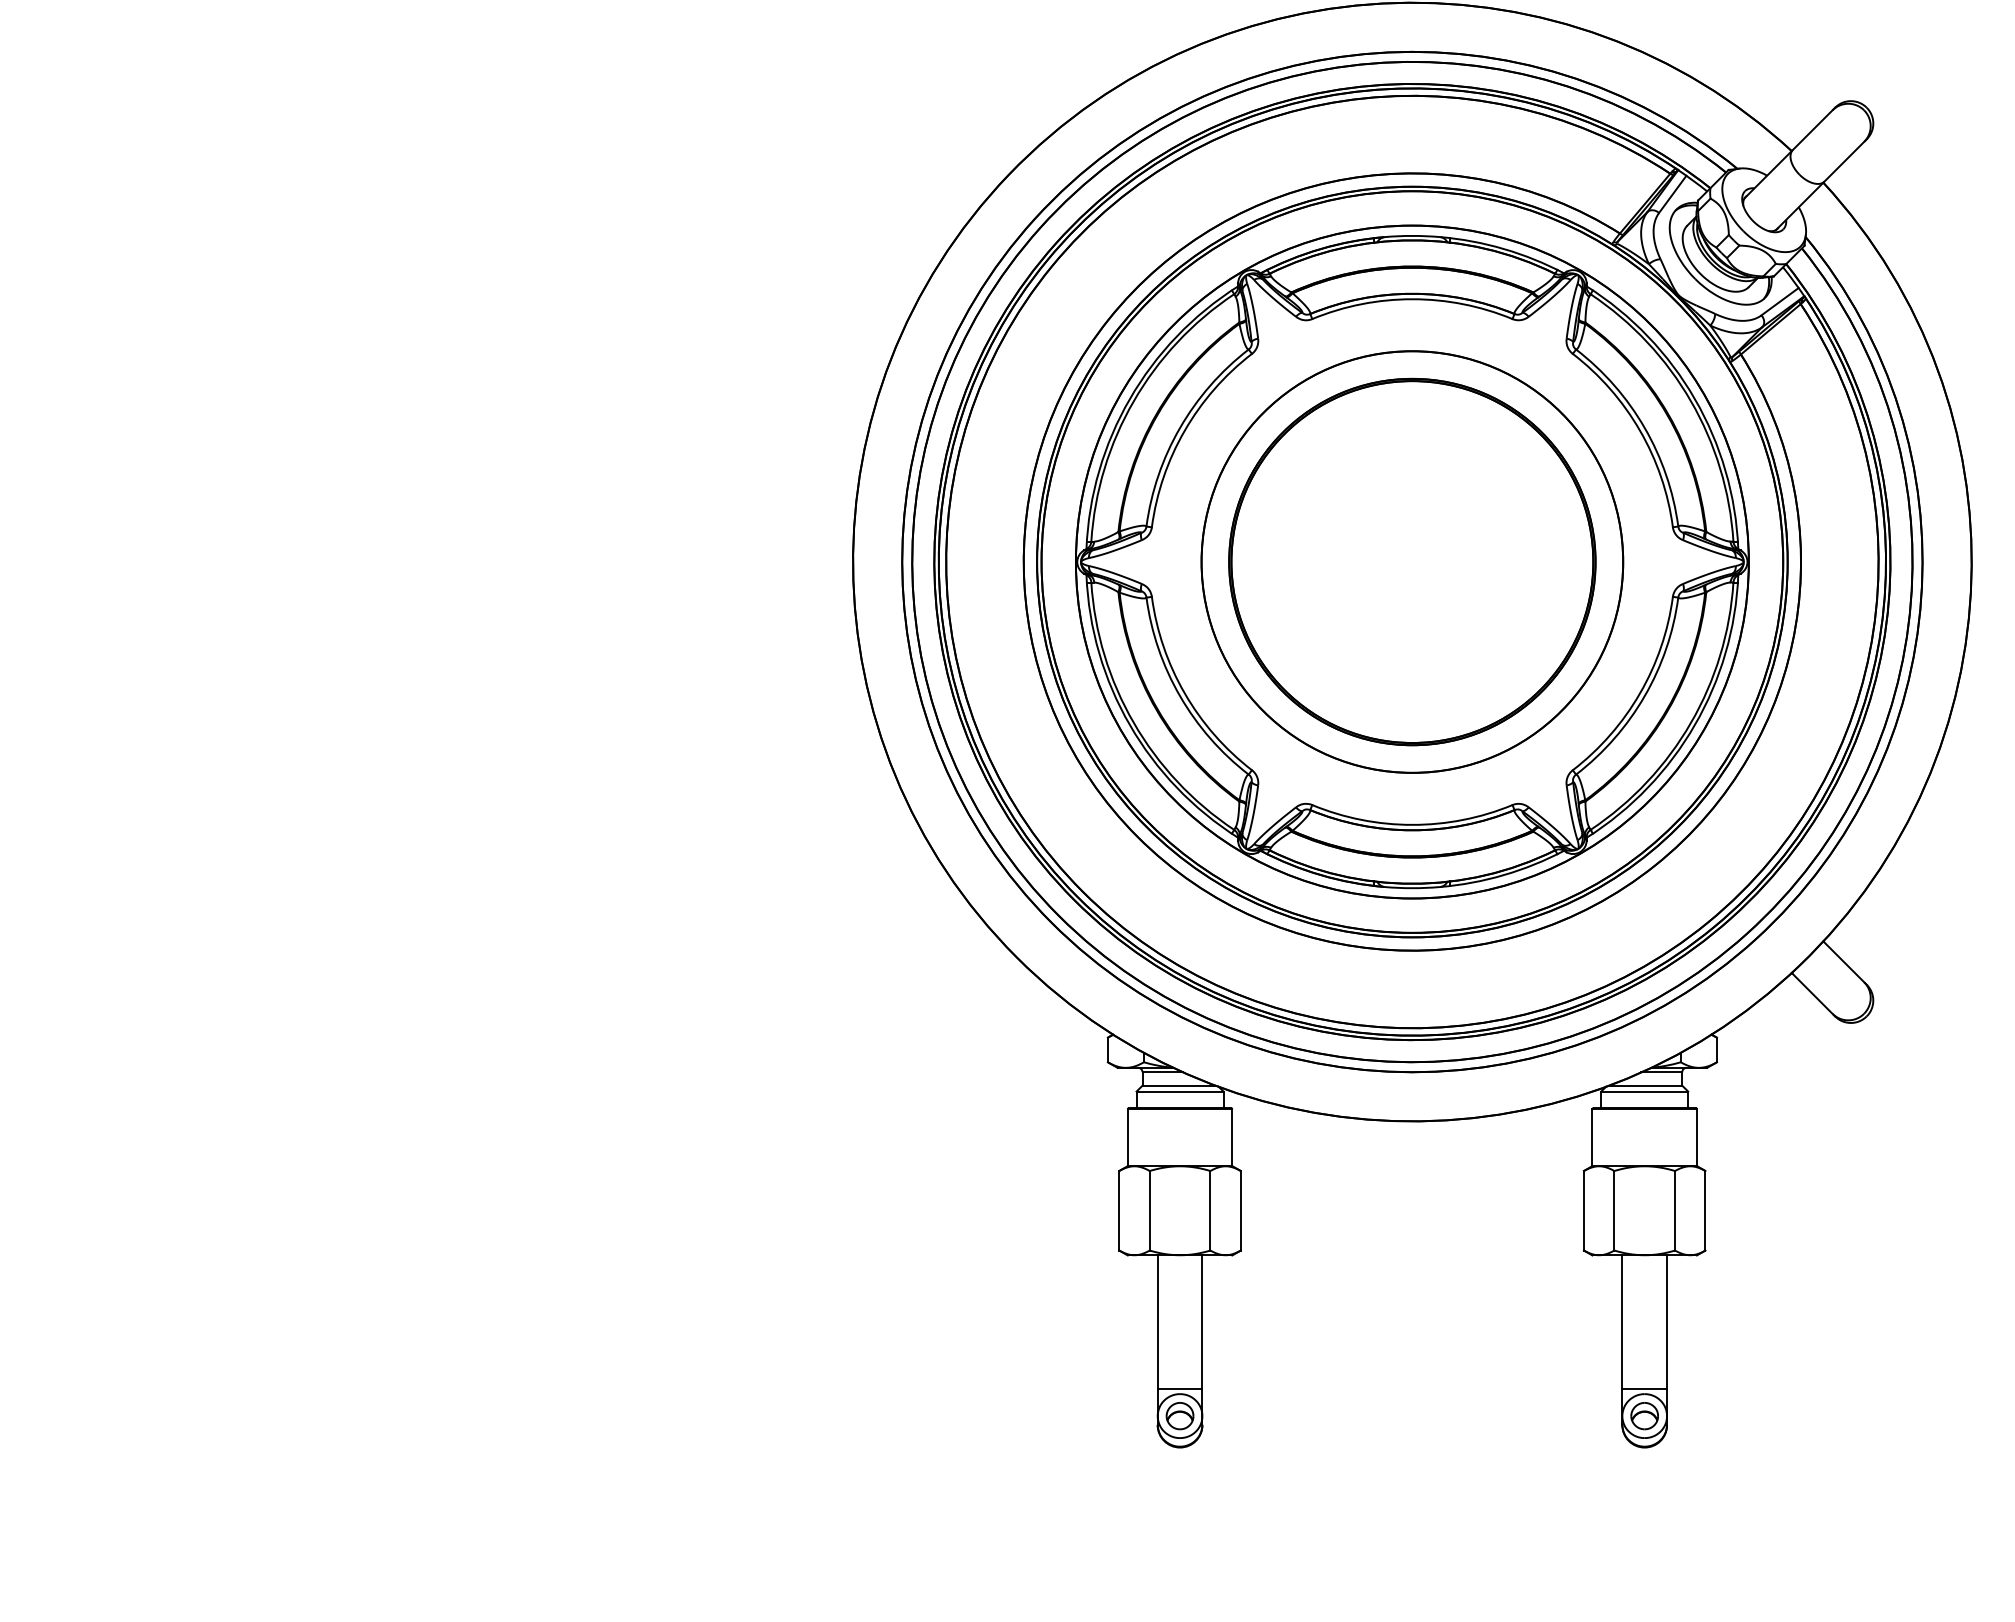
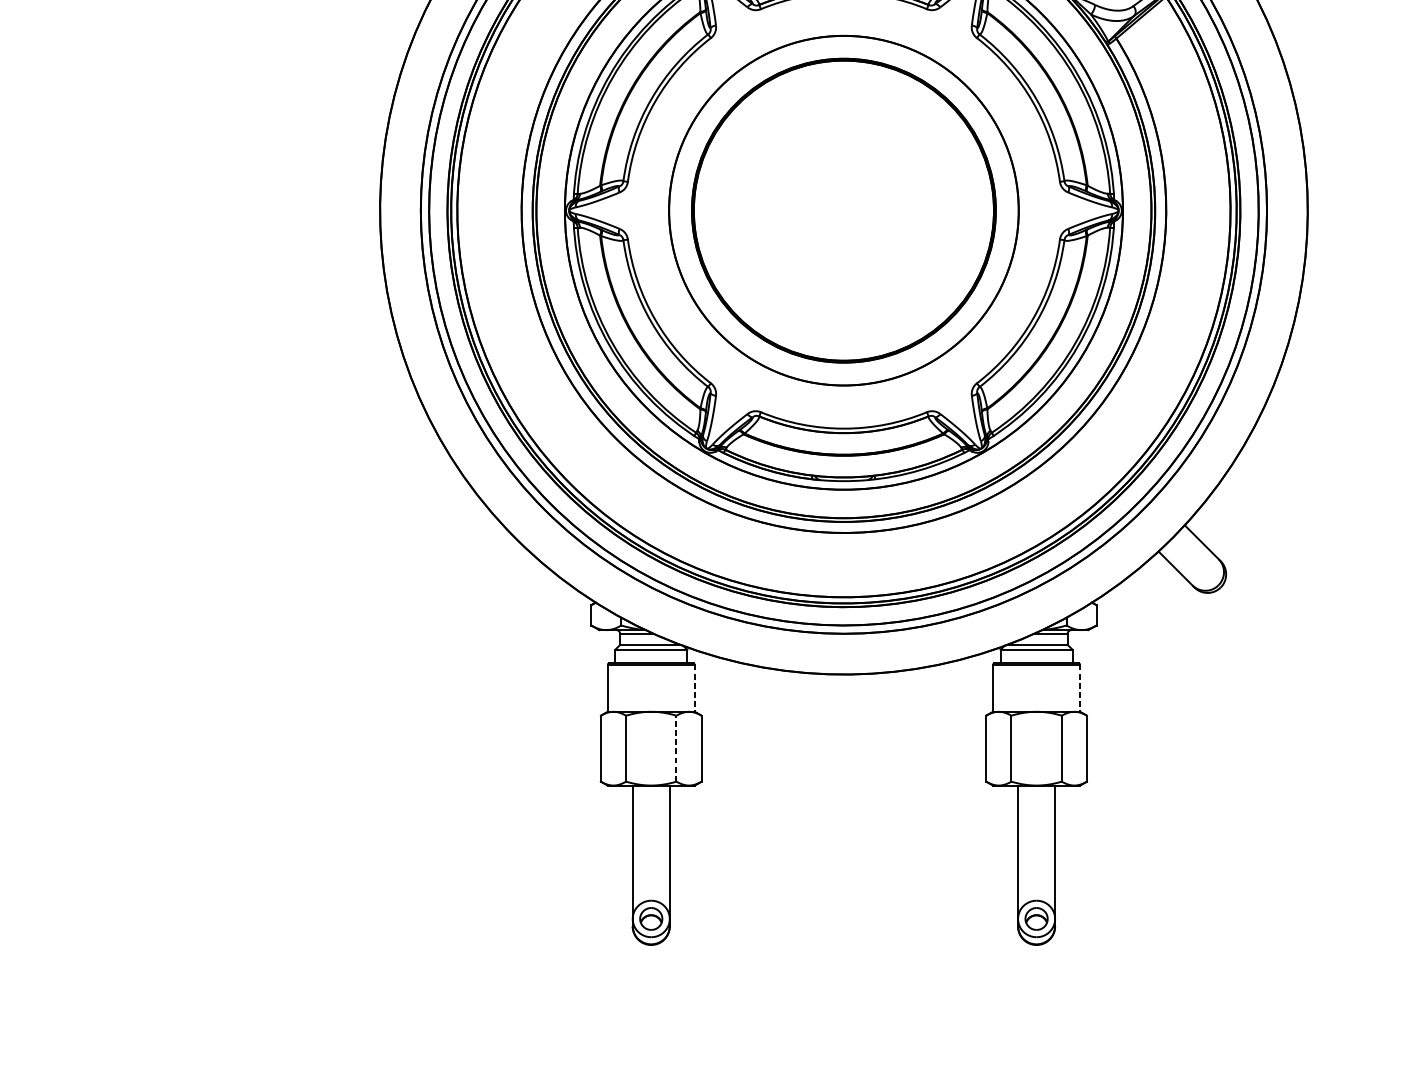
line: (1232, 1138) -> (694, 688), solid -> dashed
line: (1696, 1138) -> (1079, 688), solid -> dashed
line: (1210, 1210) -> (676, 748), solid -> dashed
line: (1179, 1389) -> (650, 896), removed
line: (1644, 1389) -> (1036, 896), removed

